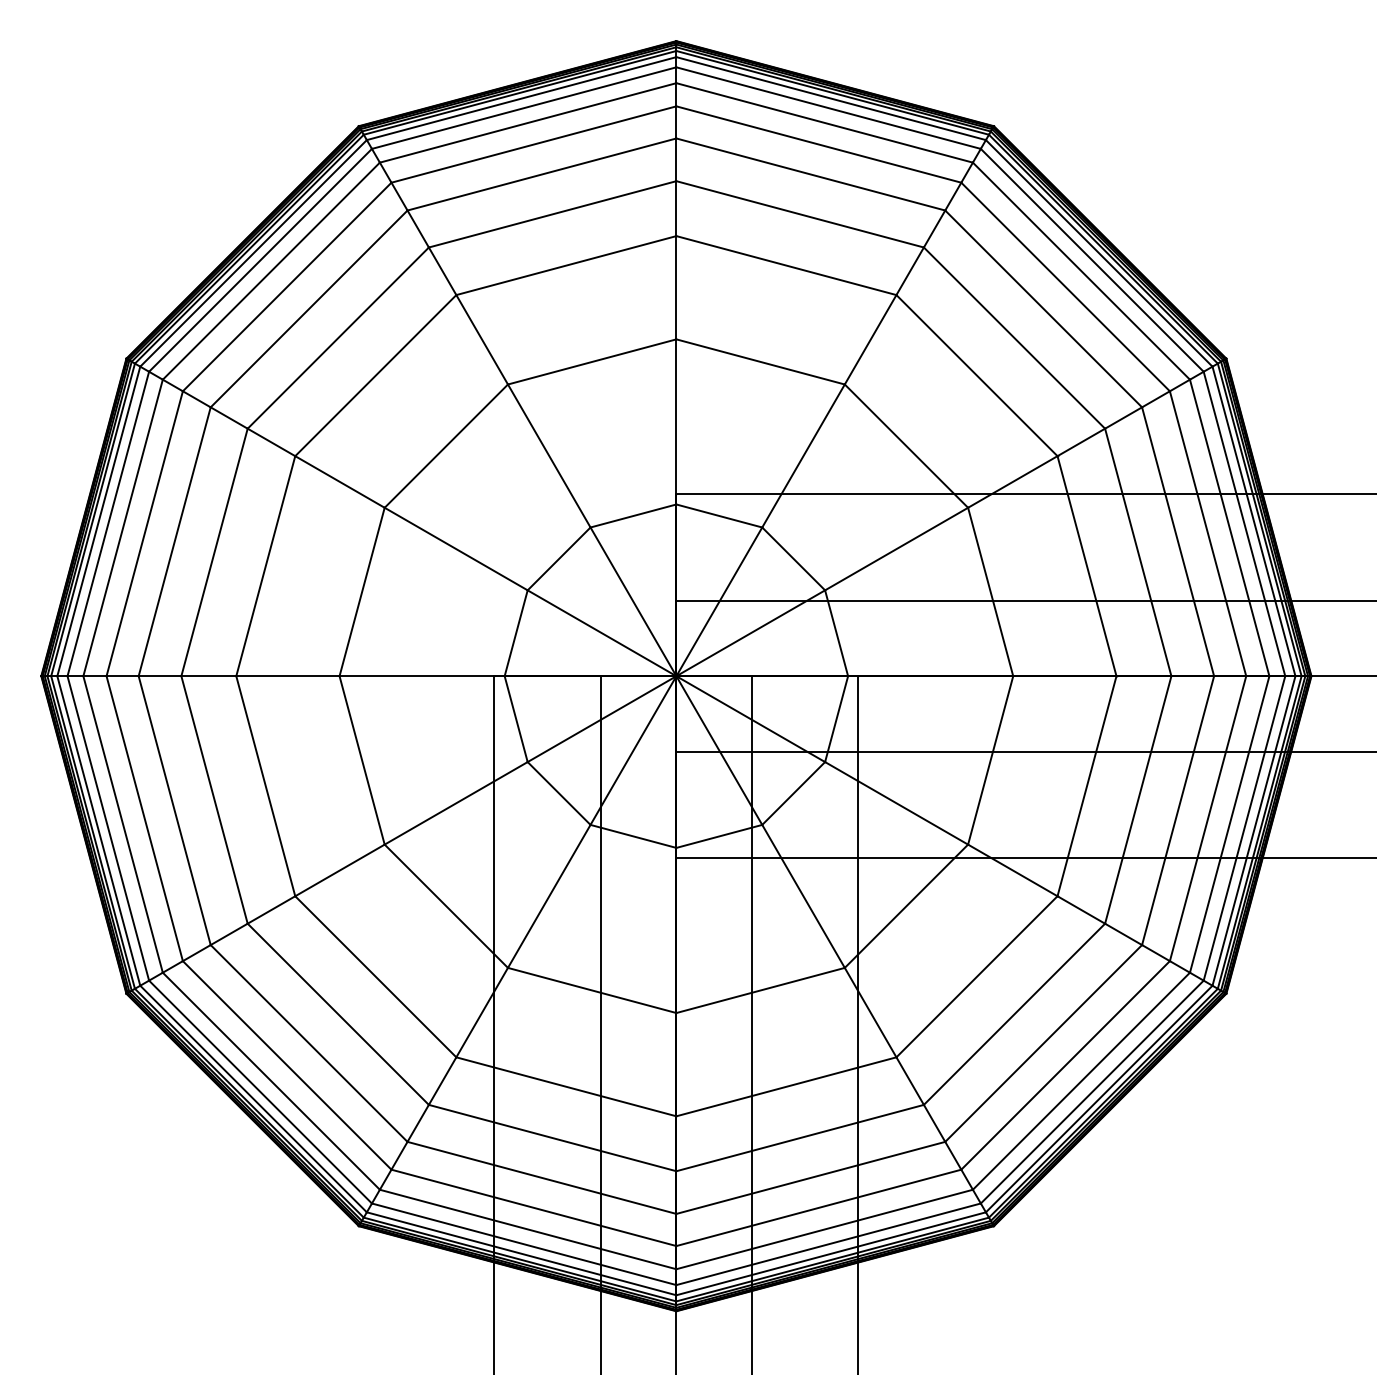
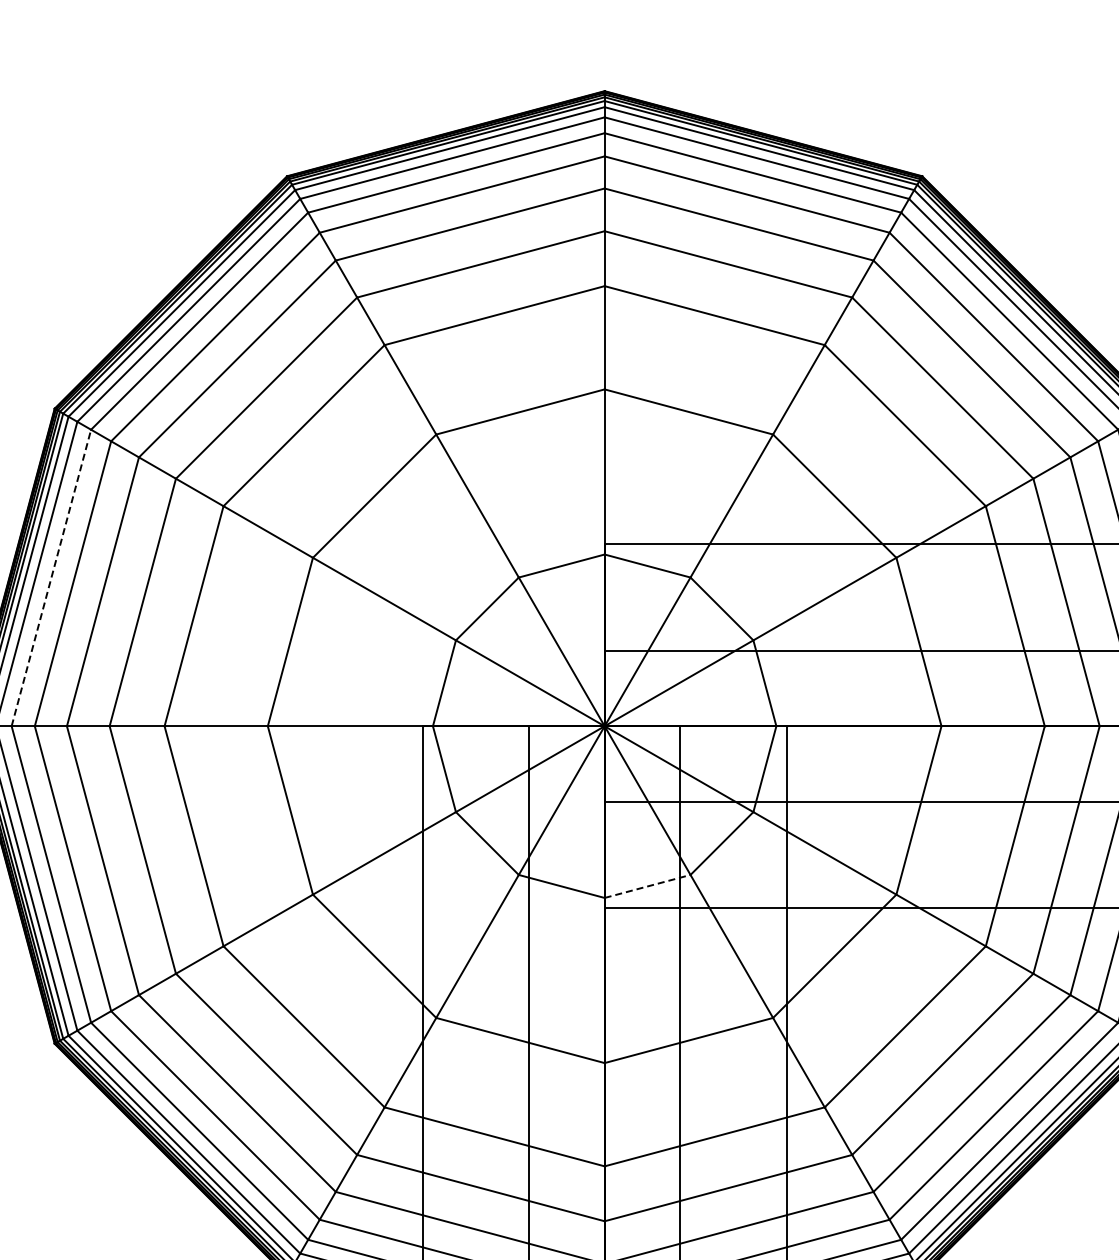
line: (123, 527) -> (51, 577), solid -> dashed
line: (719, 836) -> (647, 886), solid -> dashed

